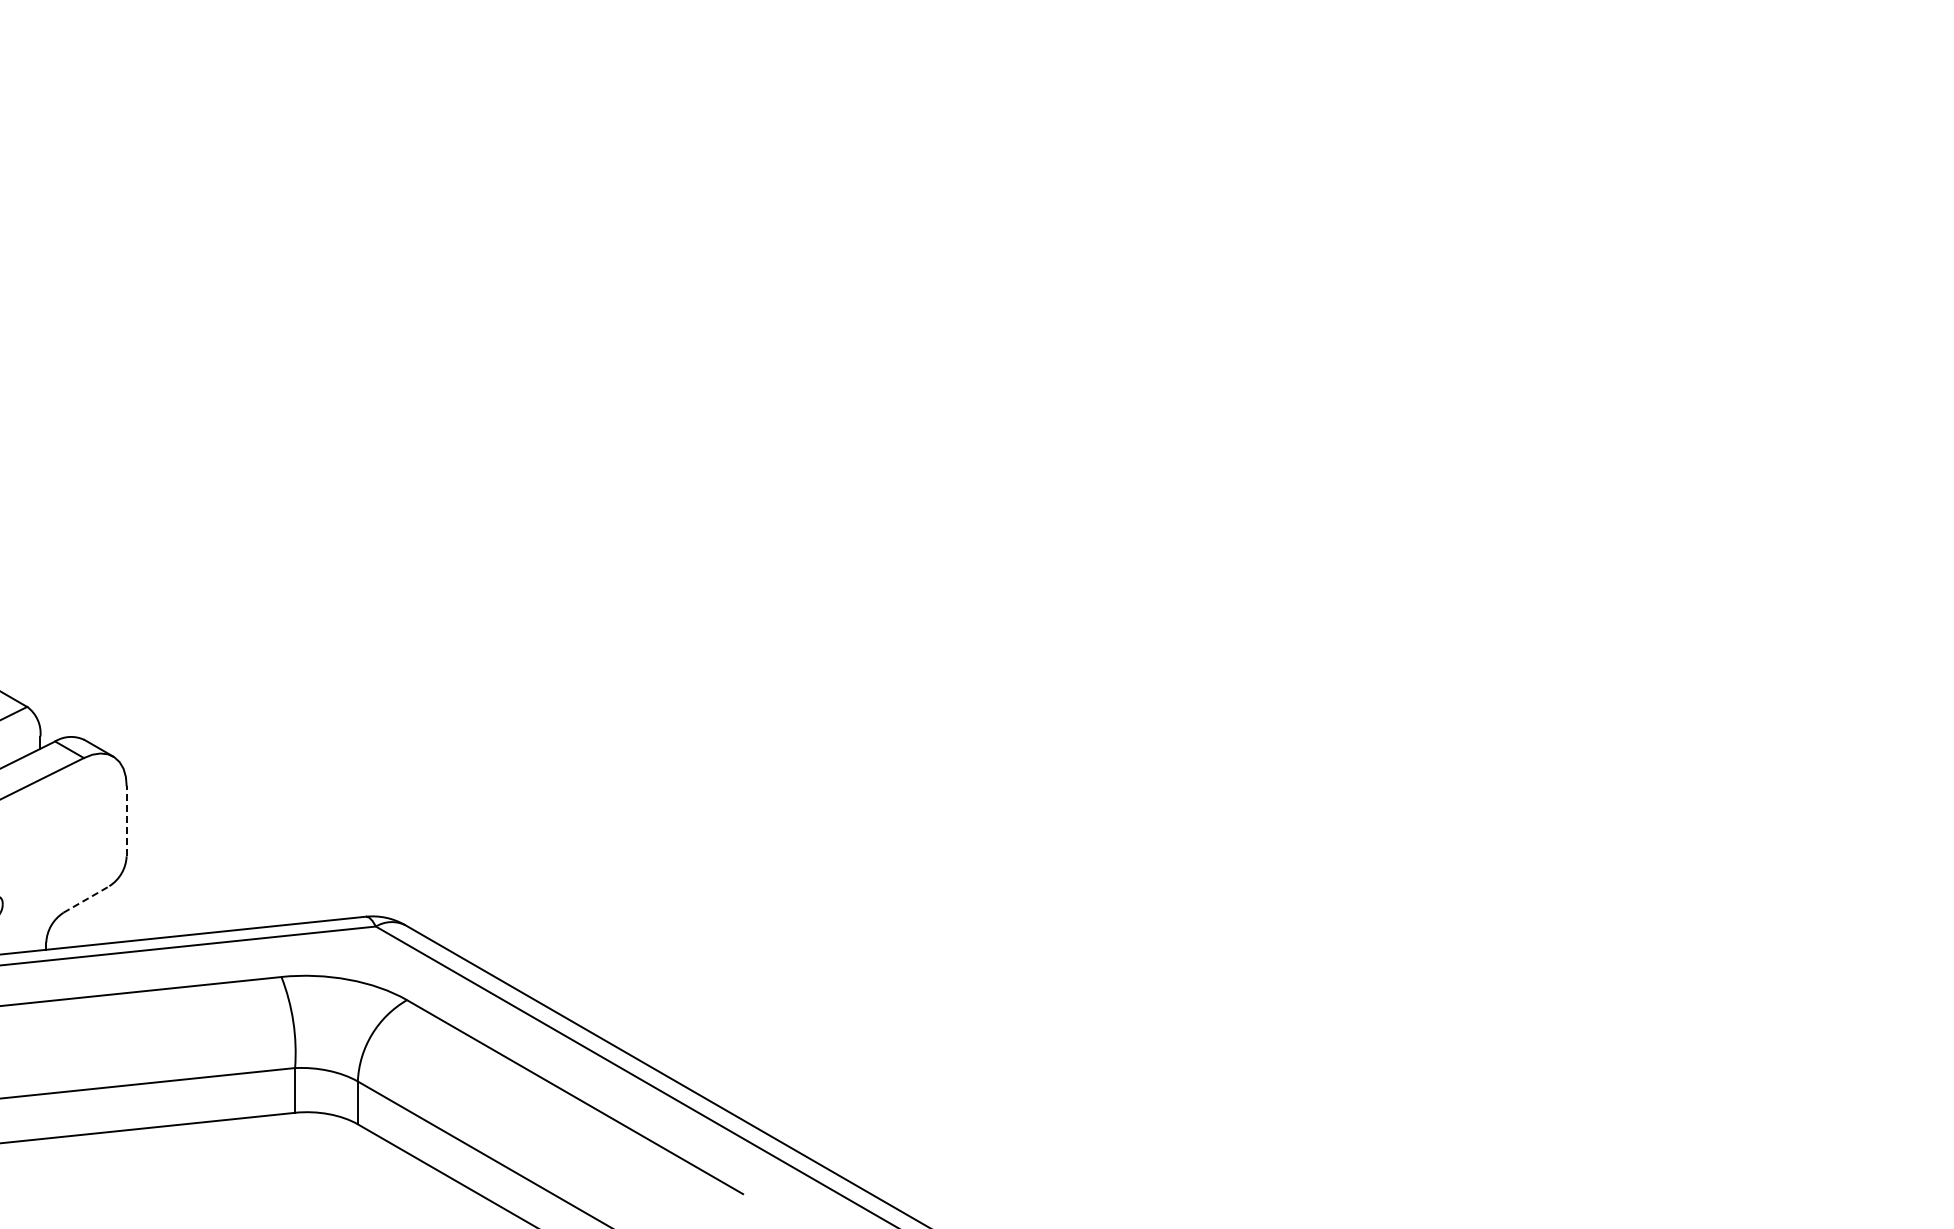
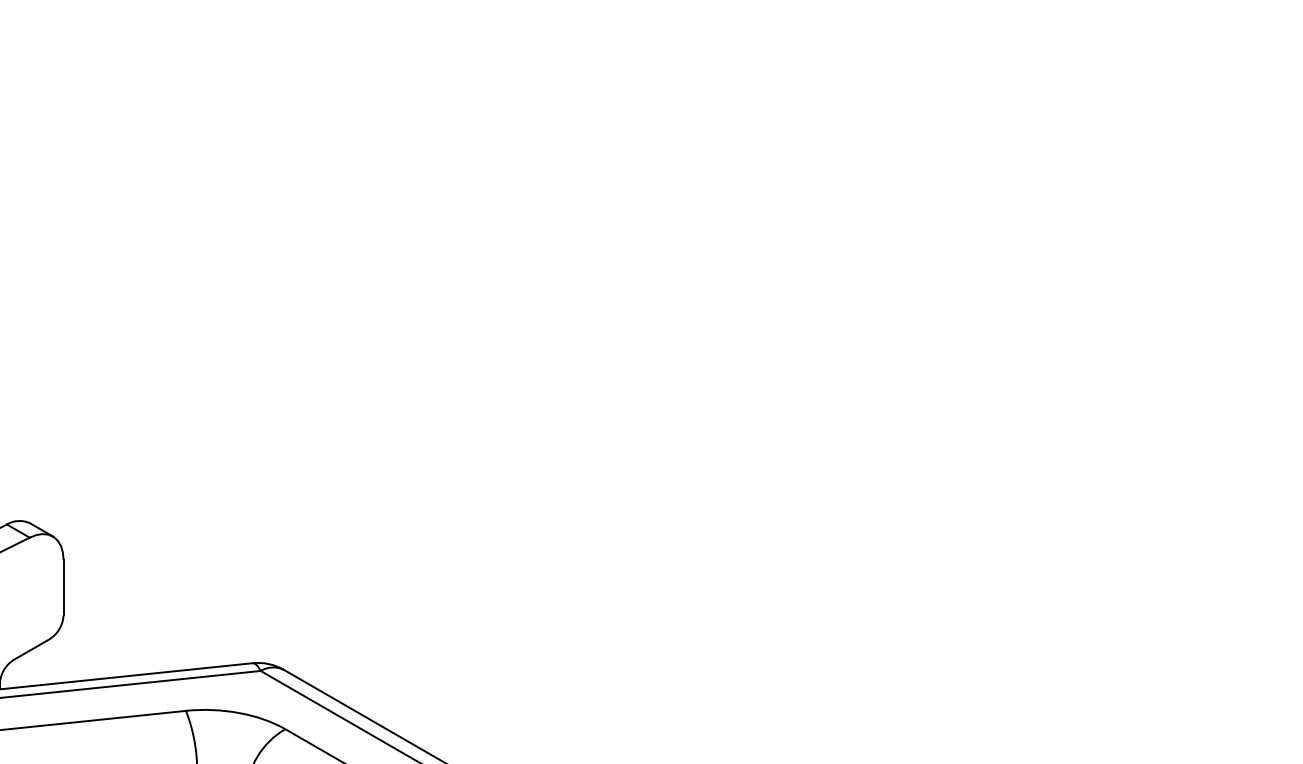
line: (126, 821) -> (63, 587), dashed -> solid
line: (86, 899) -> (31, 649), dashed -> solid

